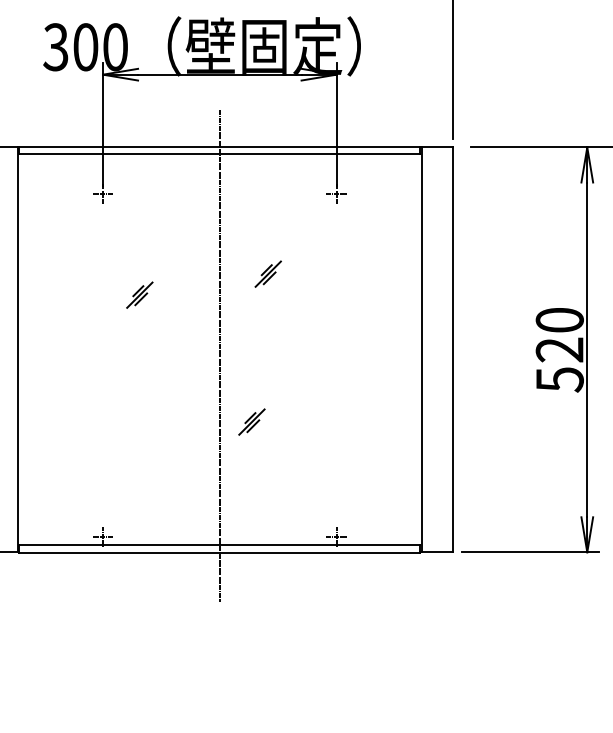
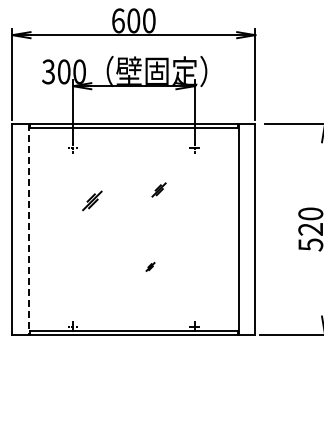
part: (138, 294) -> (91, 200), size x1.4
line: (17, 350) -> (28, 229), solid -> dashed
line: (219, 355) -> (133, 232), removed
part: (251, 421) -> (150, 266), size x0.6

